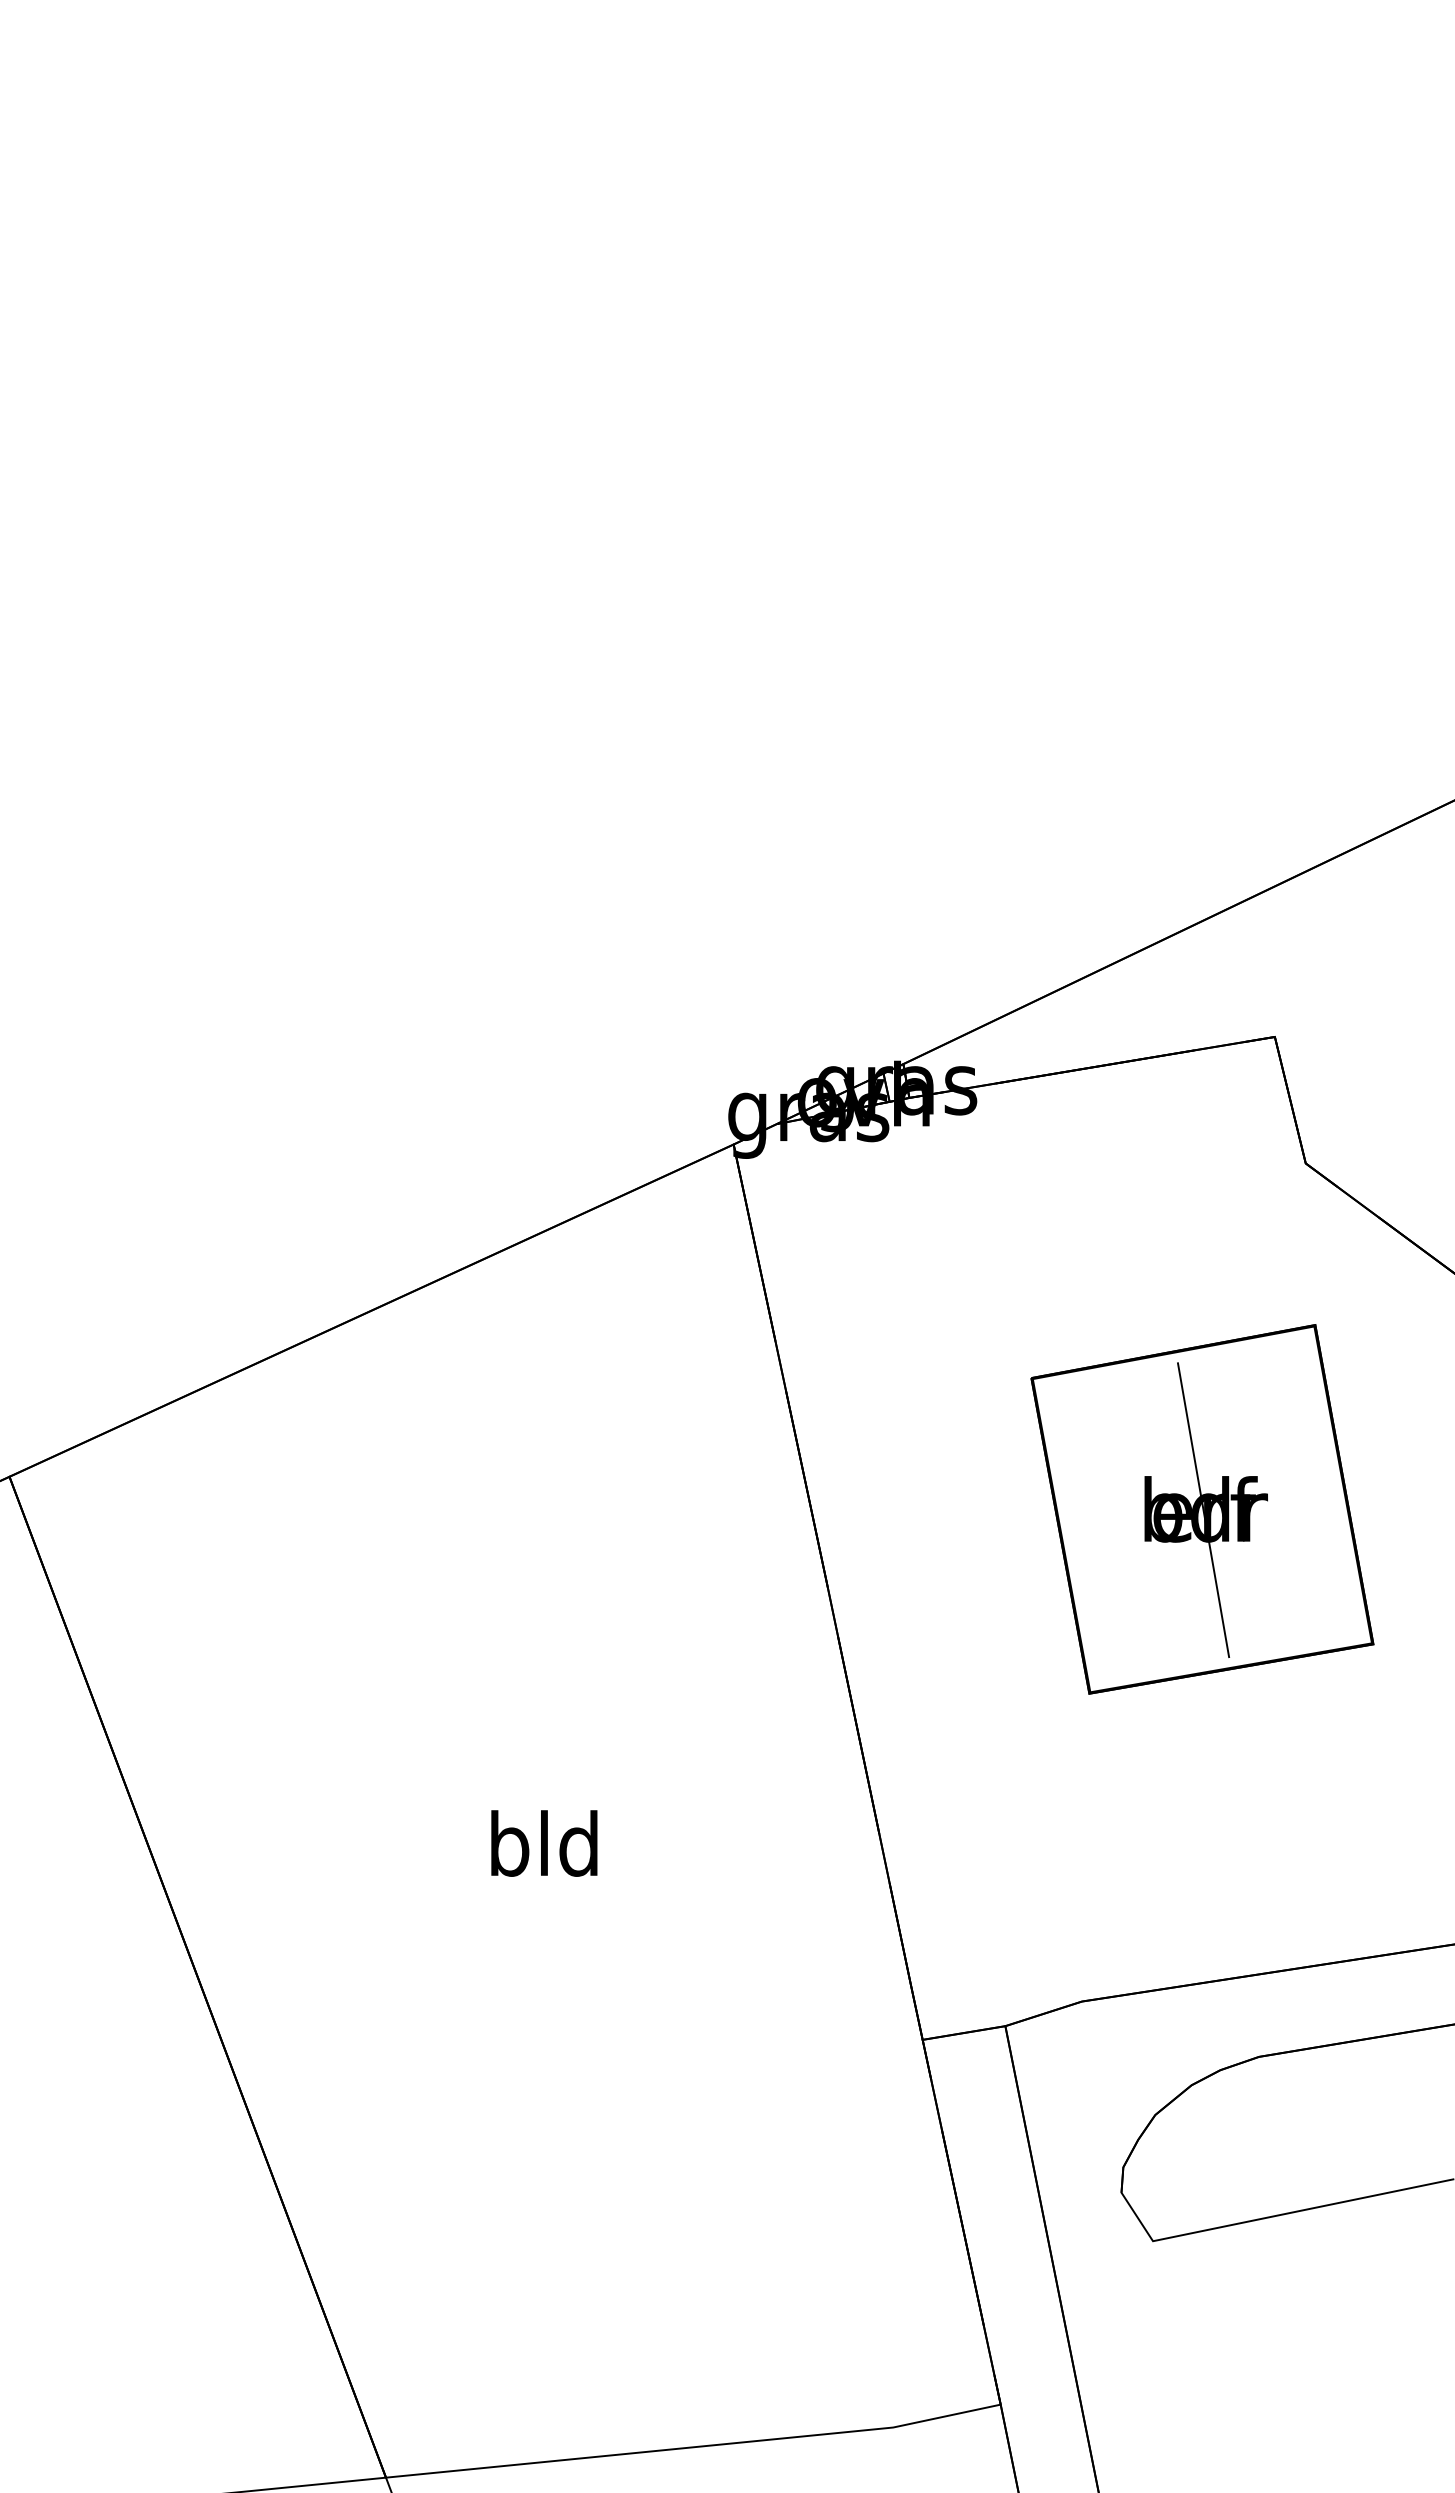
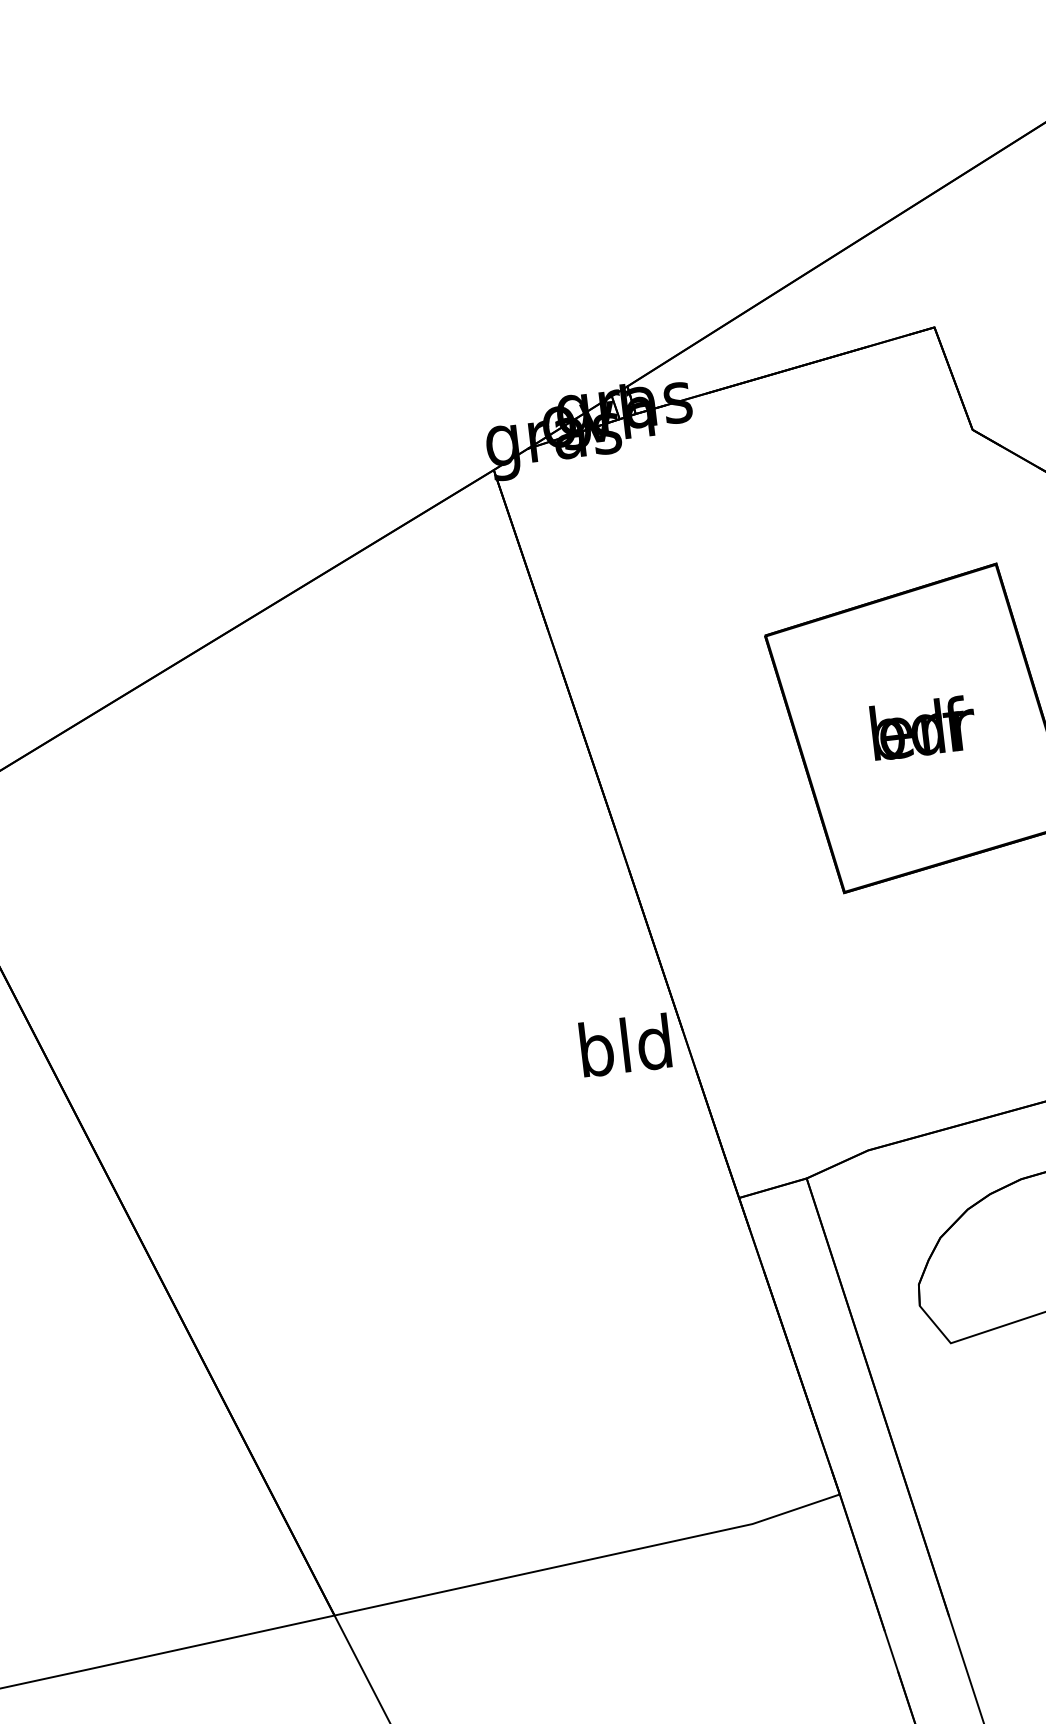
line: (1203, 1510) -> (921, 729), removed
text: (544, 1843) -> (625, 1045), moved

